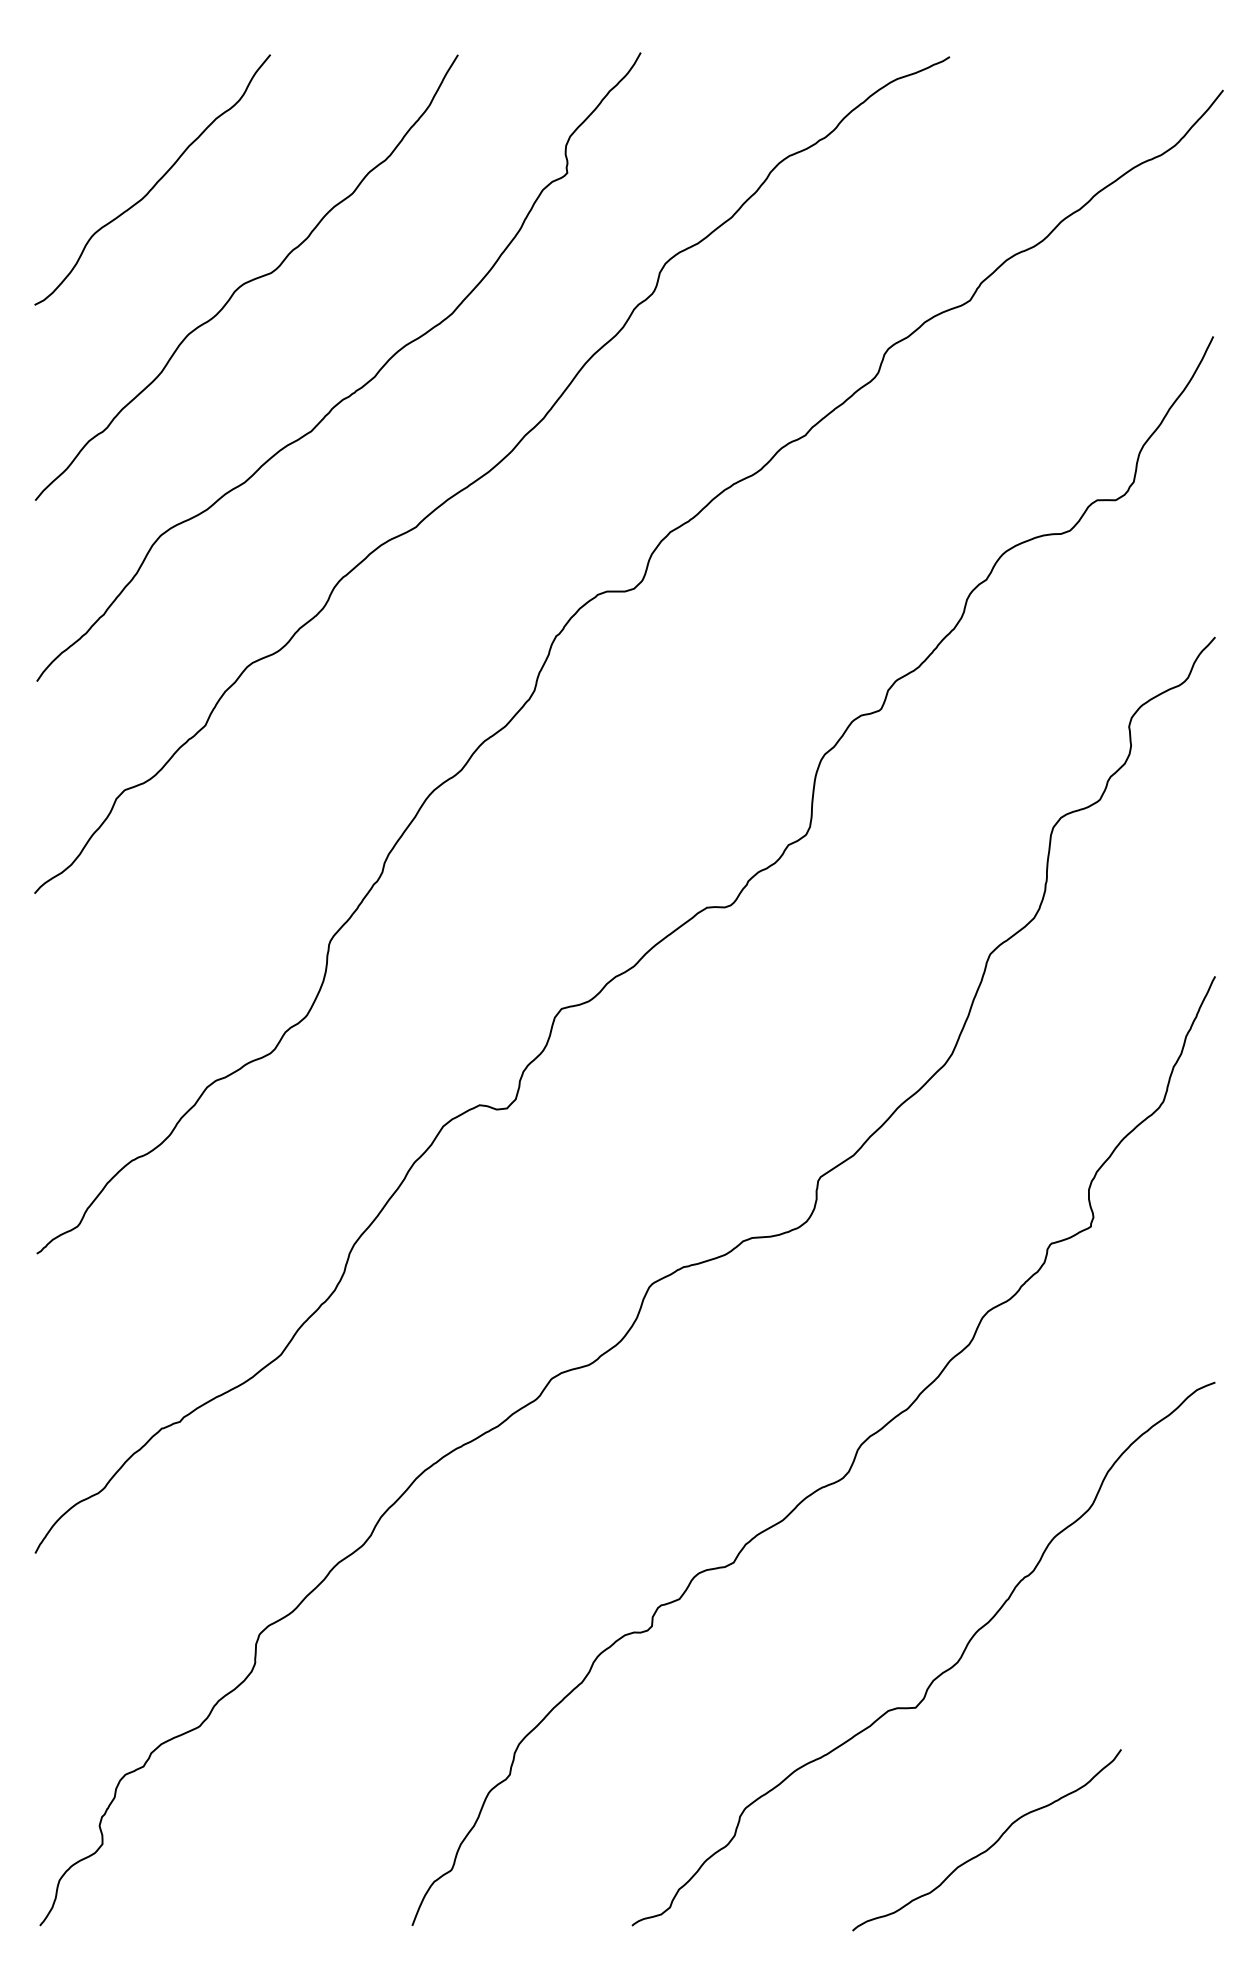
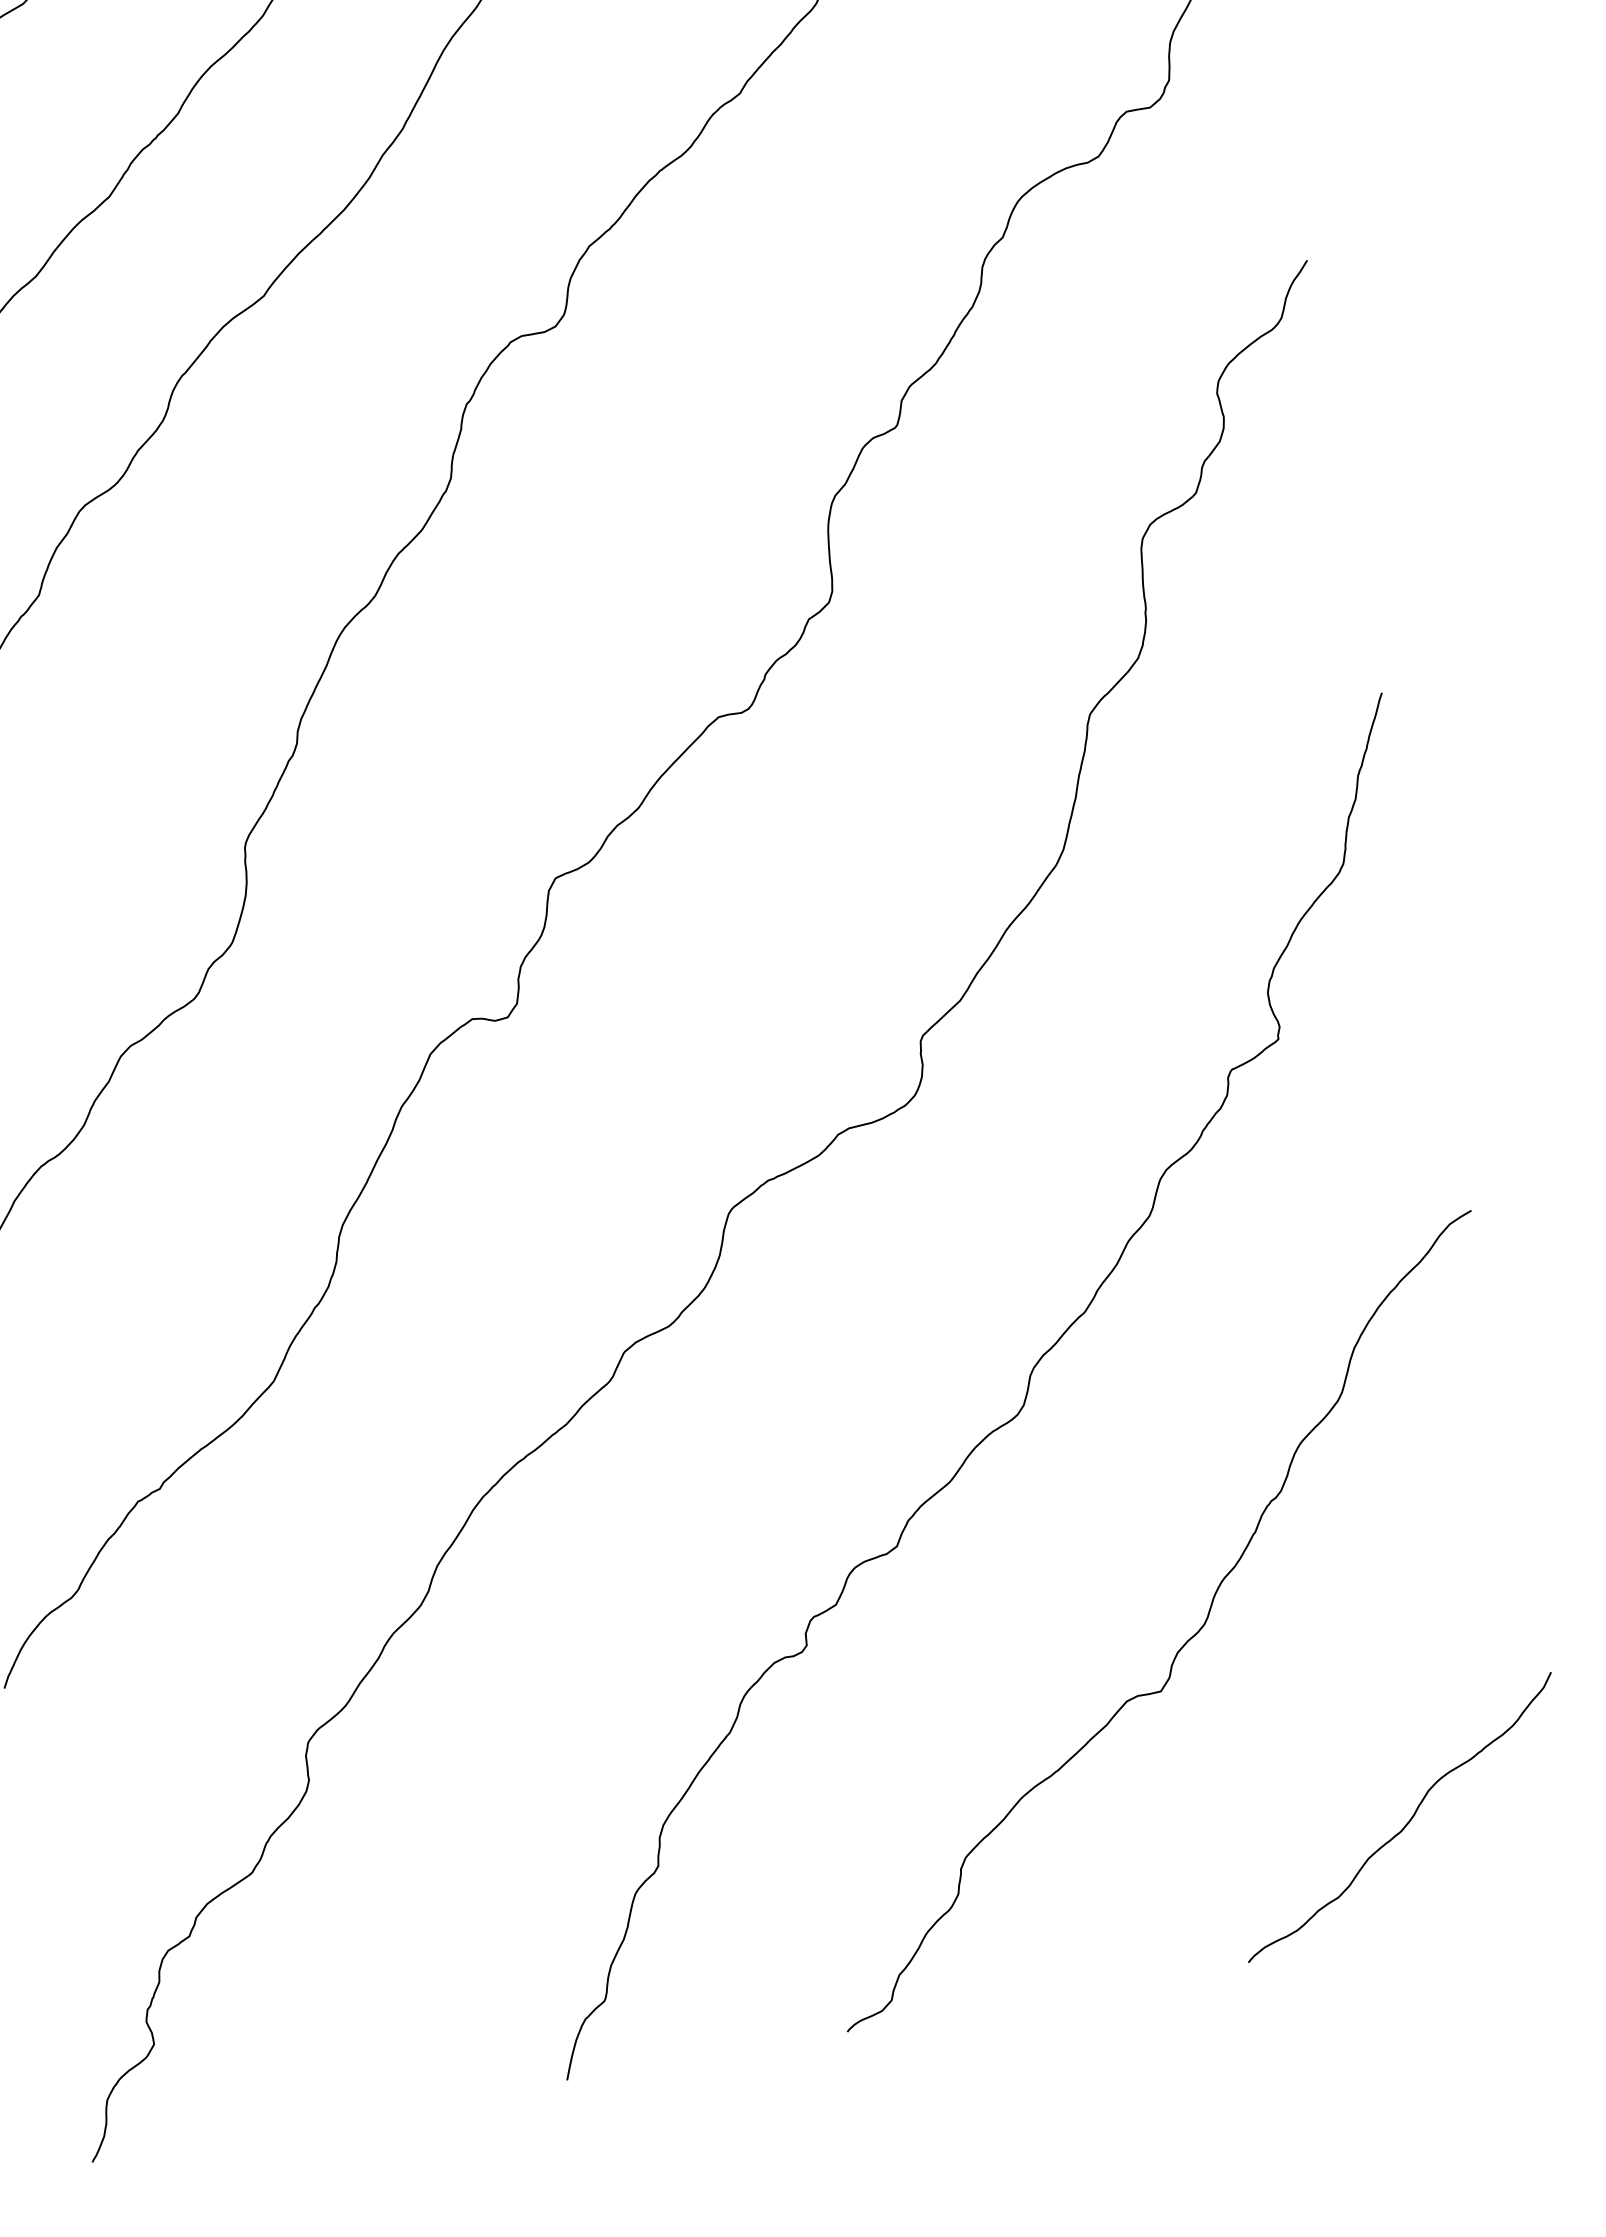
curve: (989, 1846) -> (1404, 1824), moved

